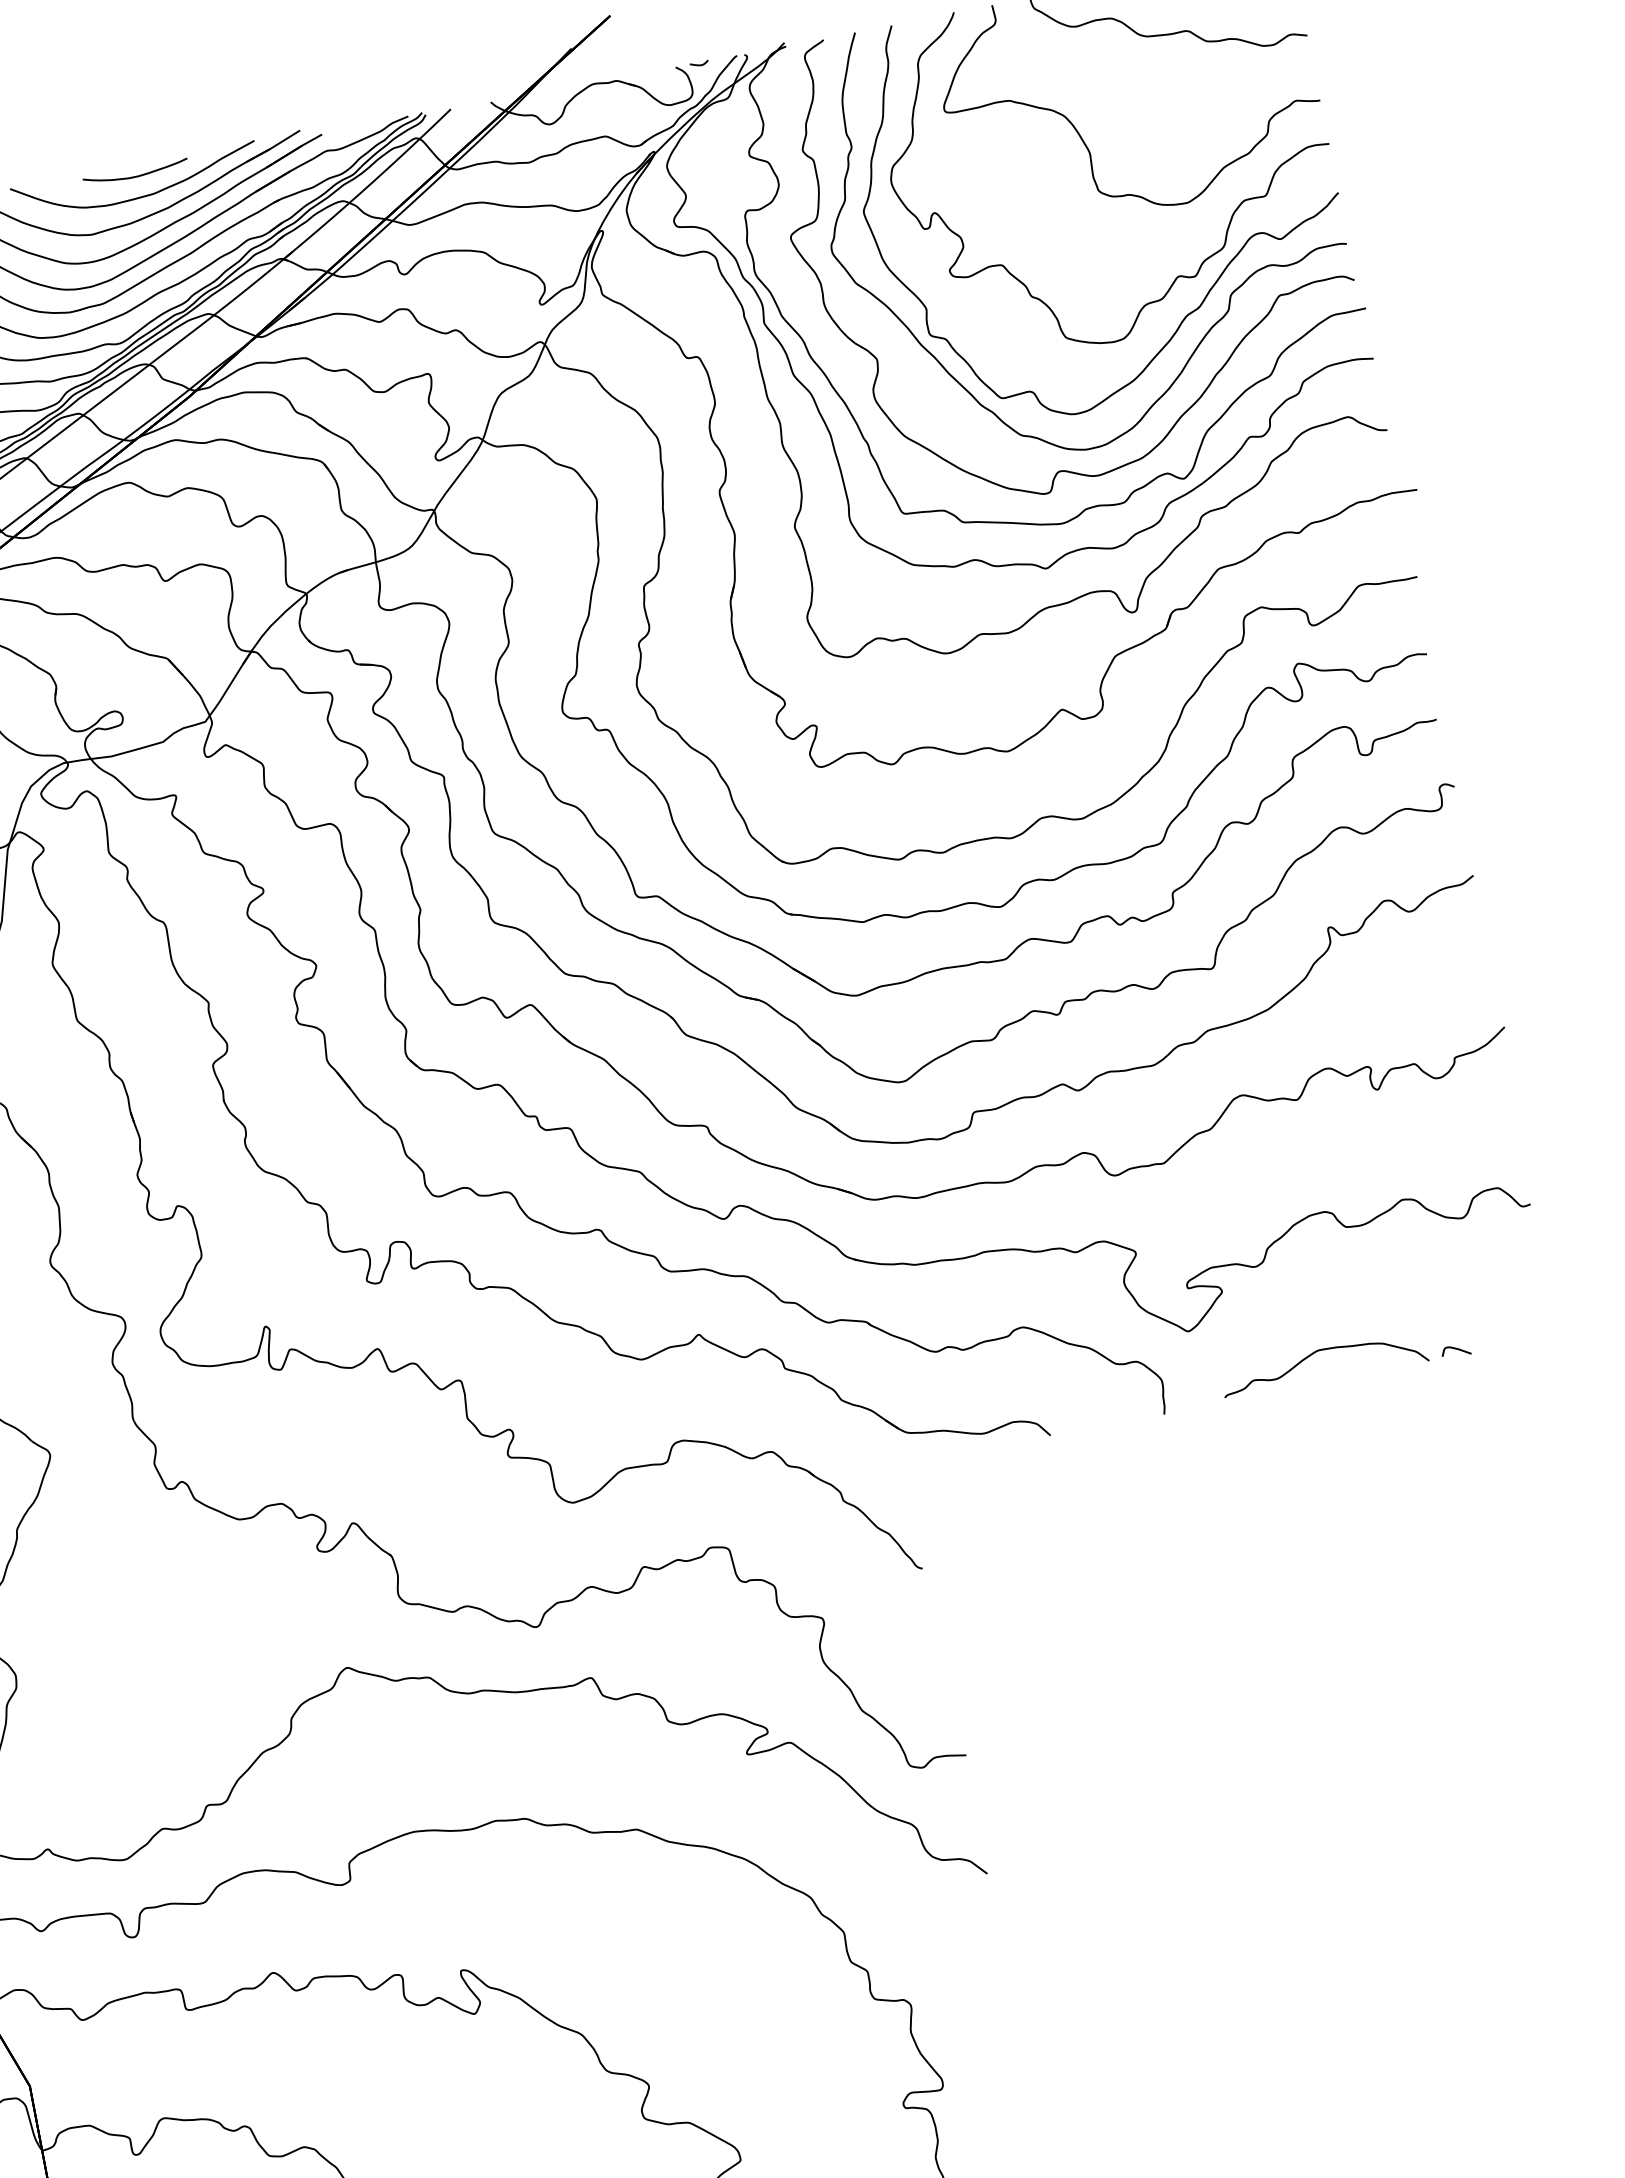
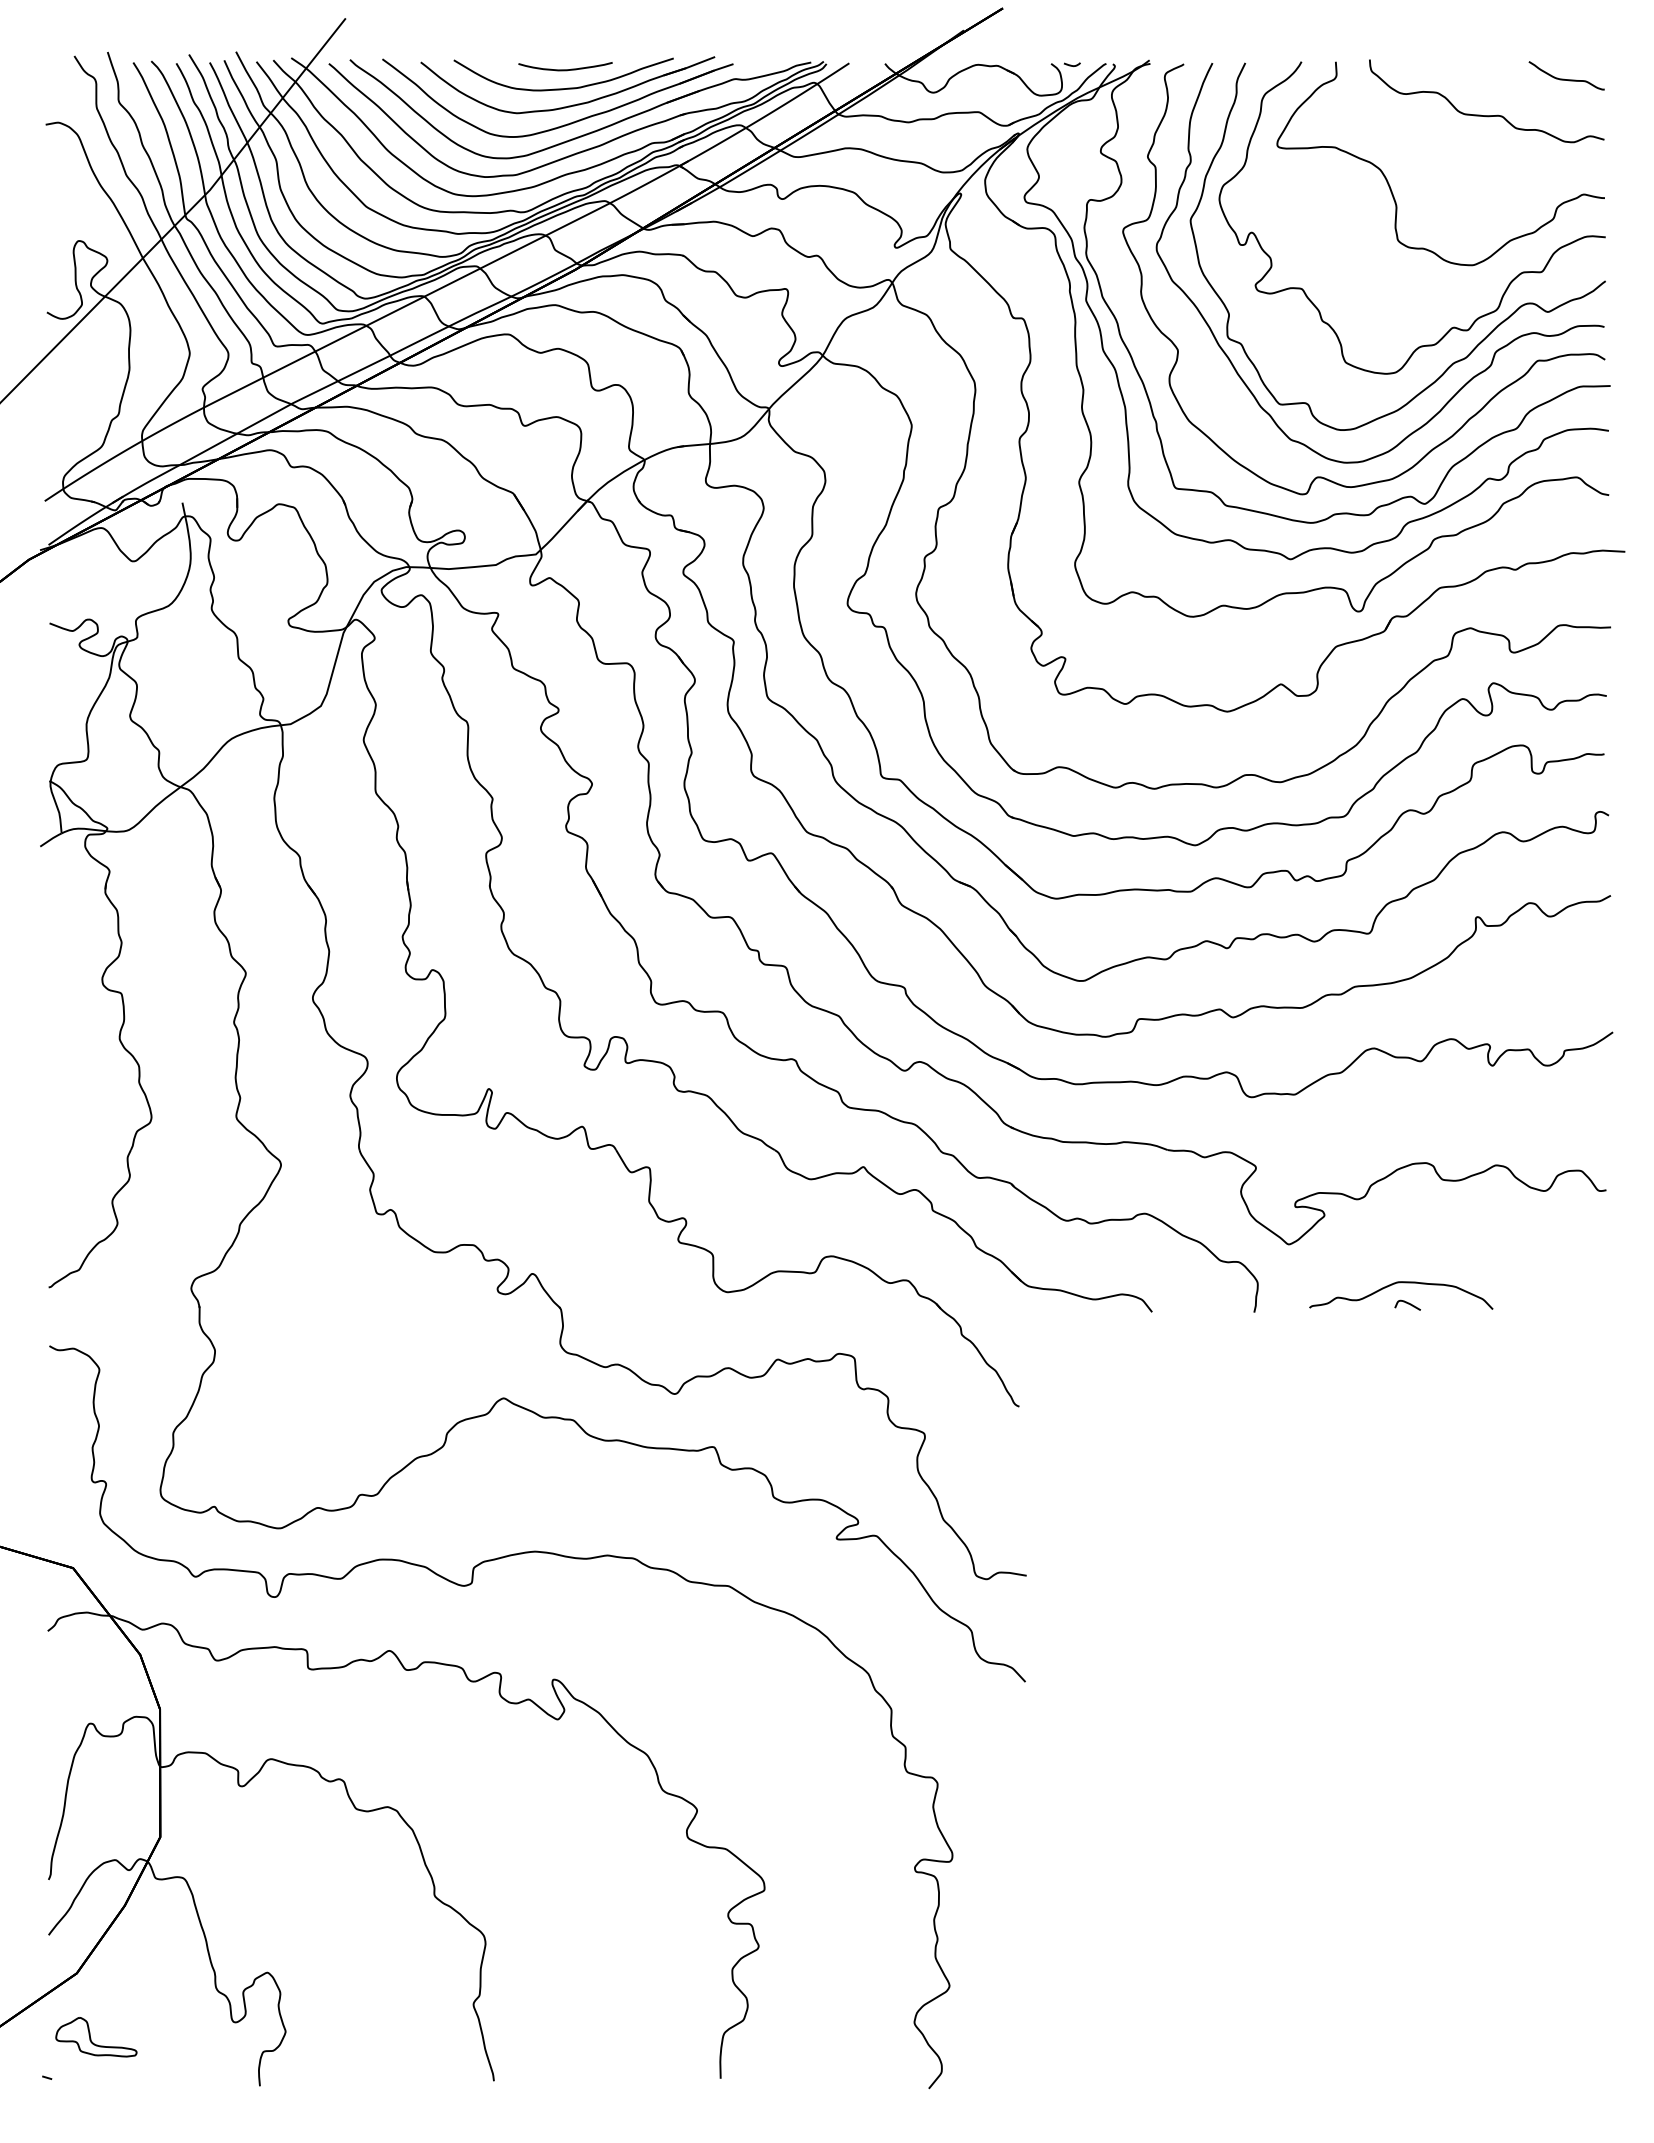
curve: (1455, 1349) -> (1407, 1303), moved

